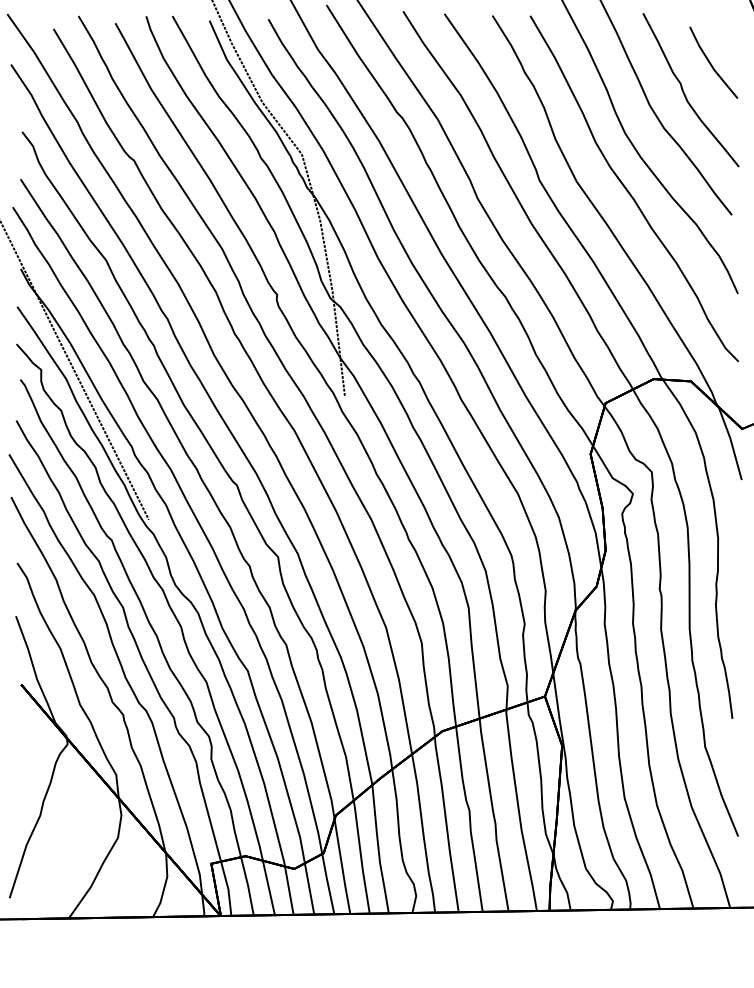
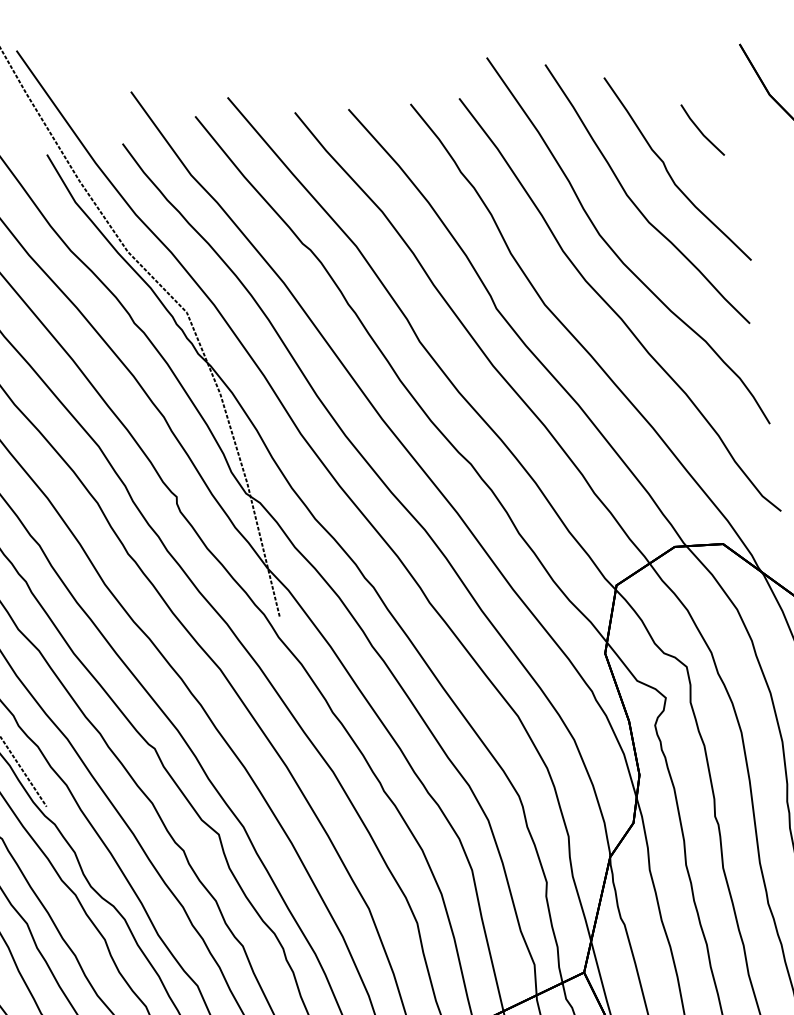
part: (713, 62) -> (702, 129), size x0.6

